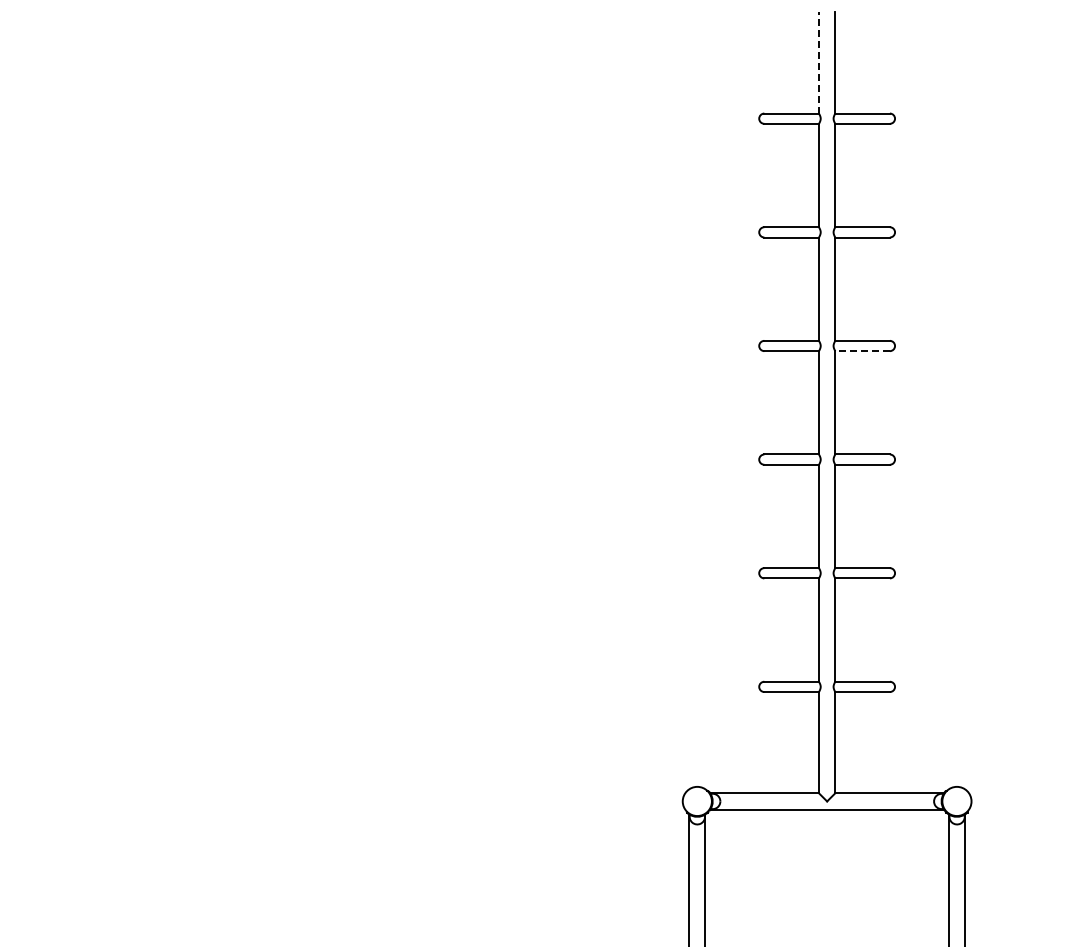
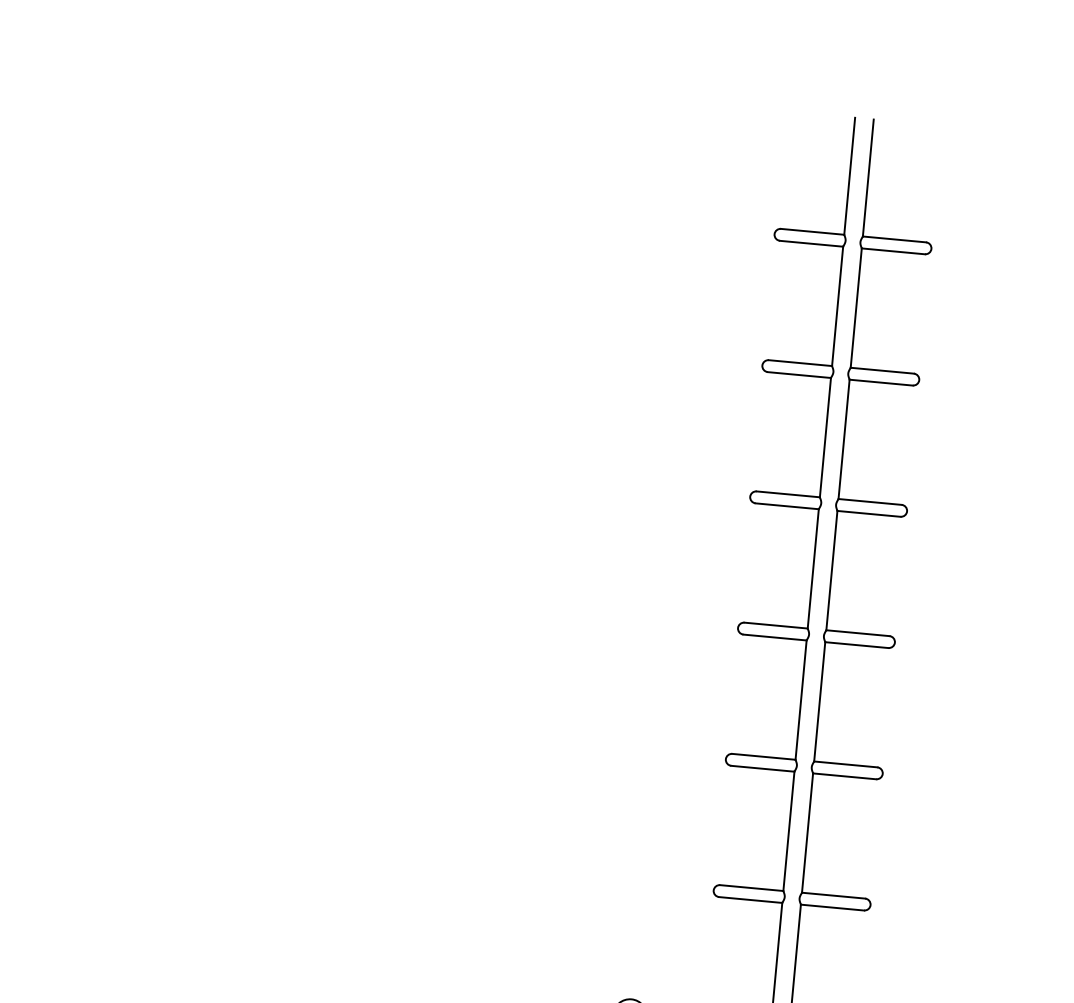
line: (819, 62) -> (850, 175), dashed -> solid
line: (862, 351) -> (868, 514), dashed -> solid

